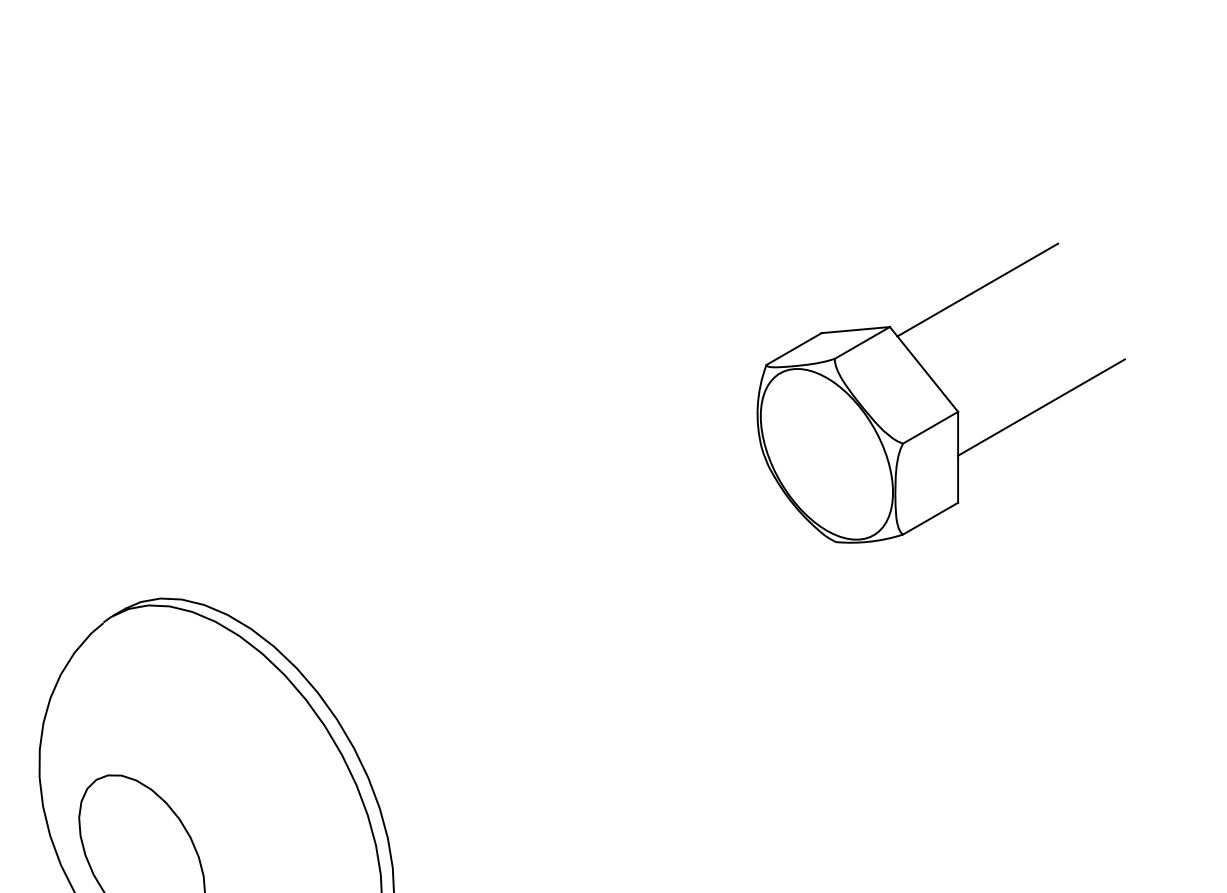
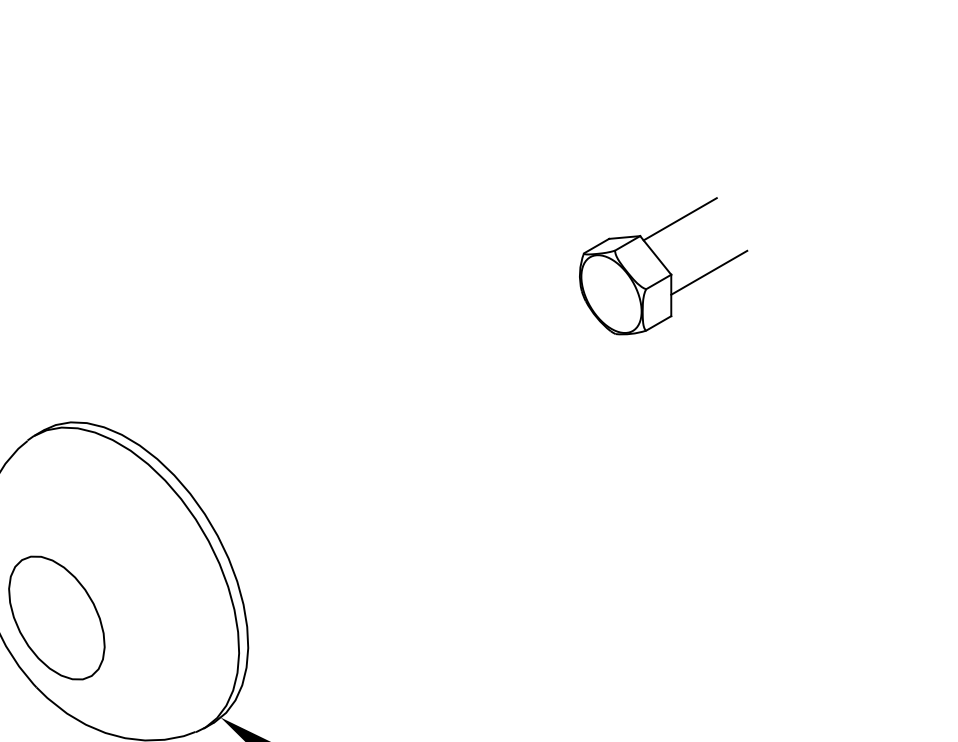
part: (941, 391) -> (663, 265), size x0.6

